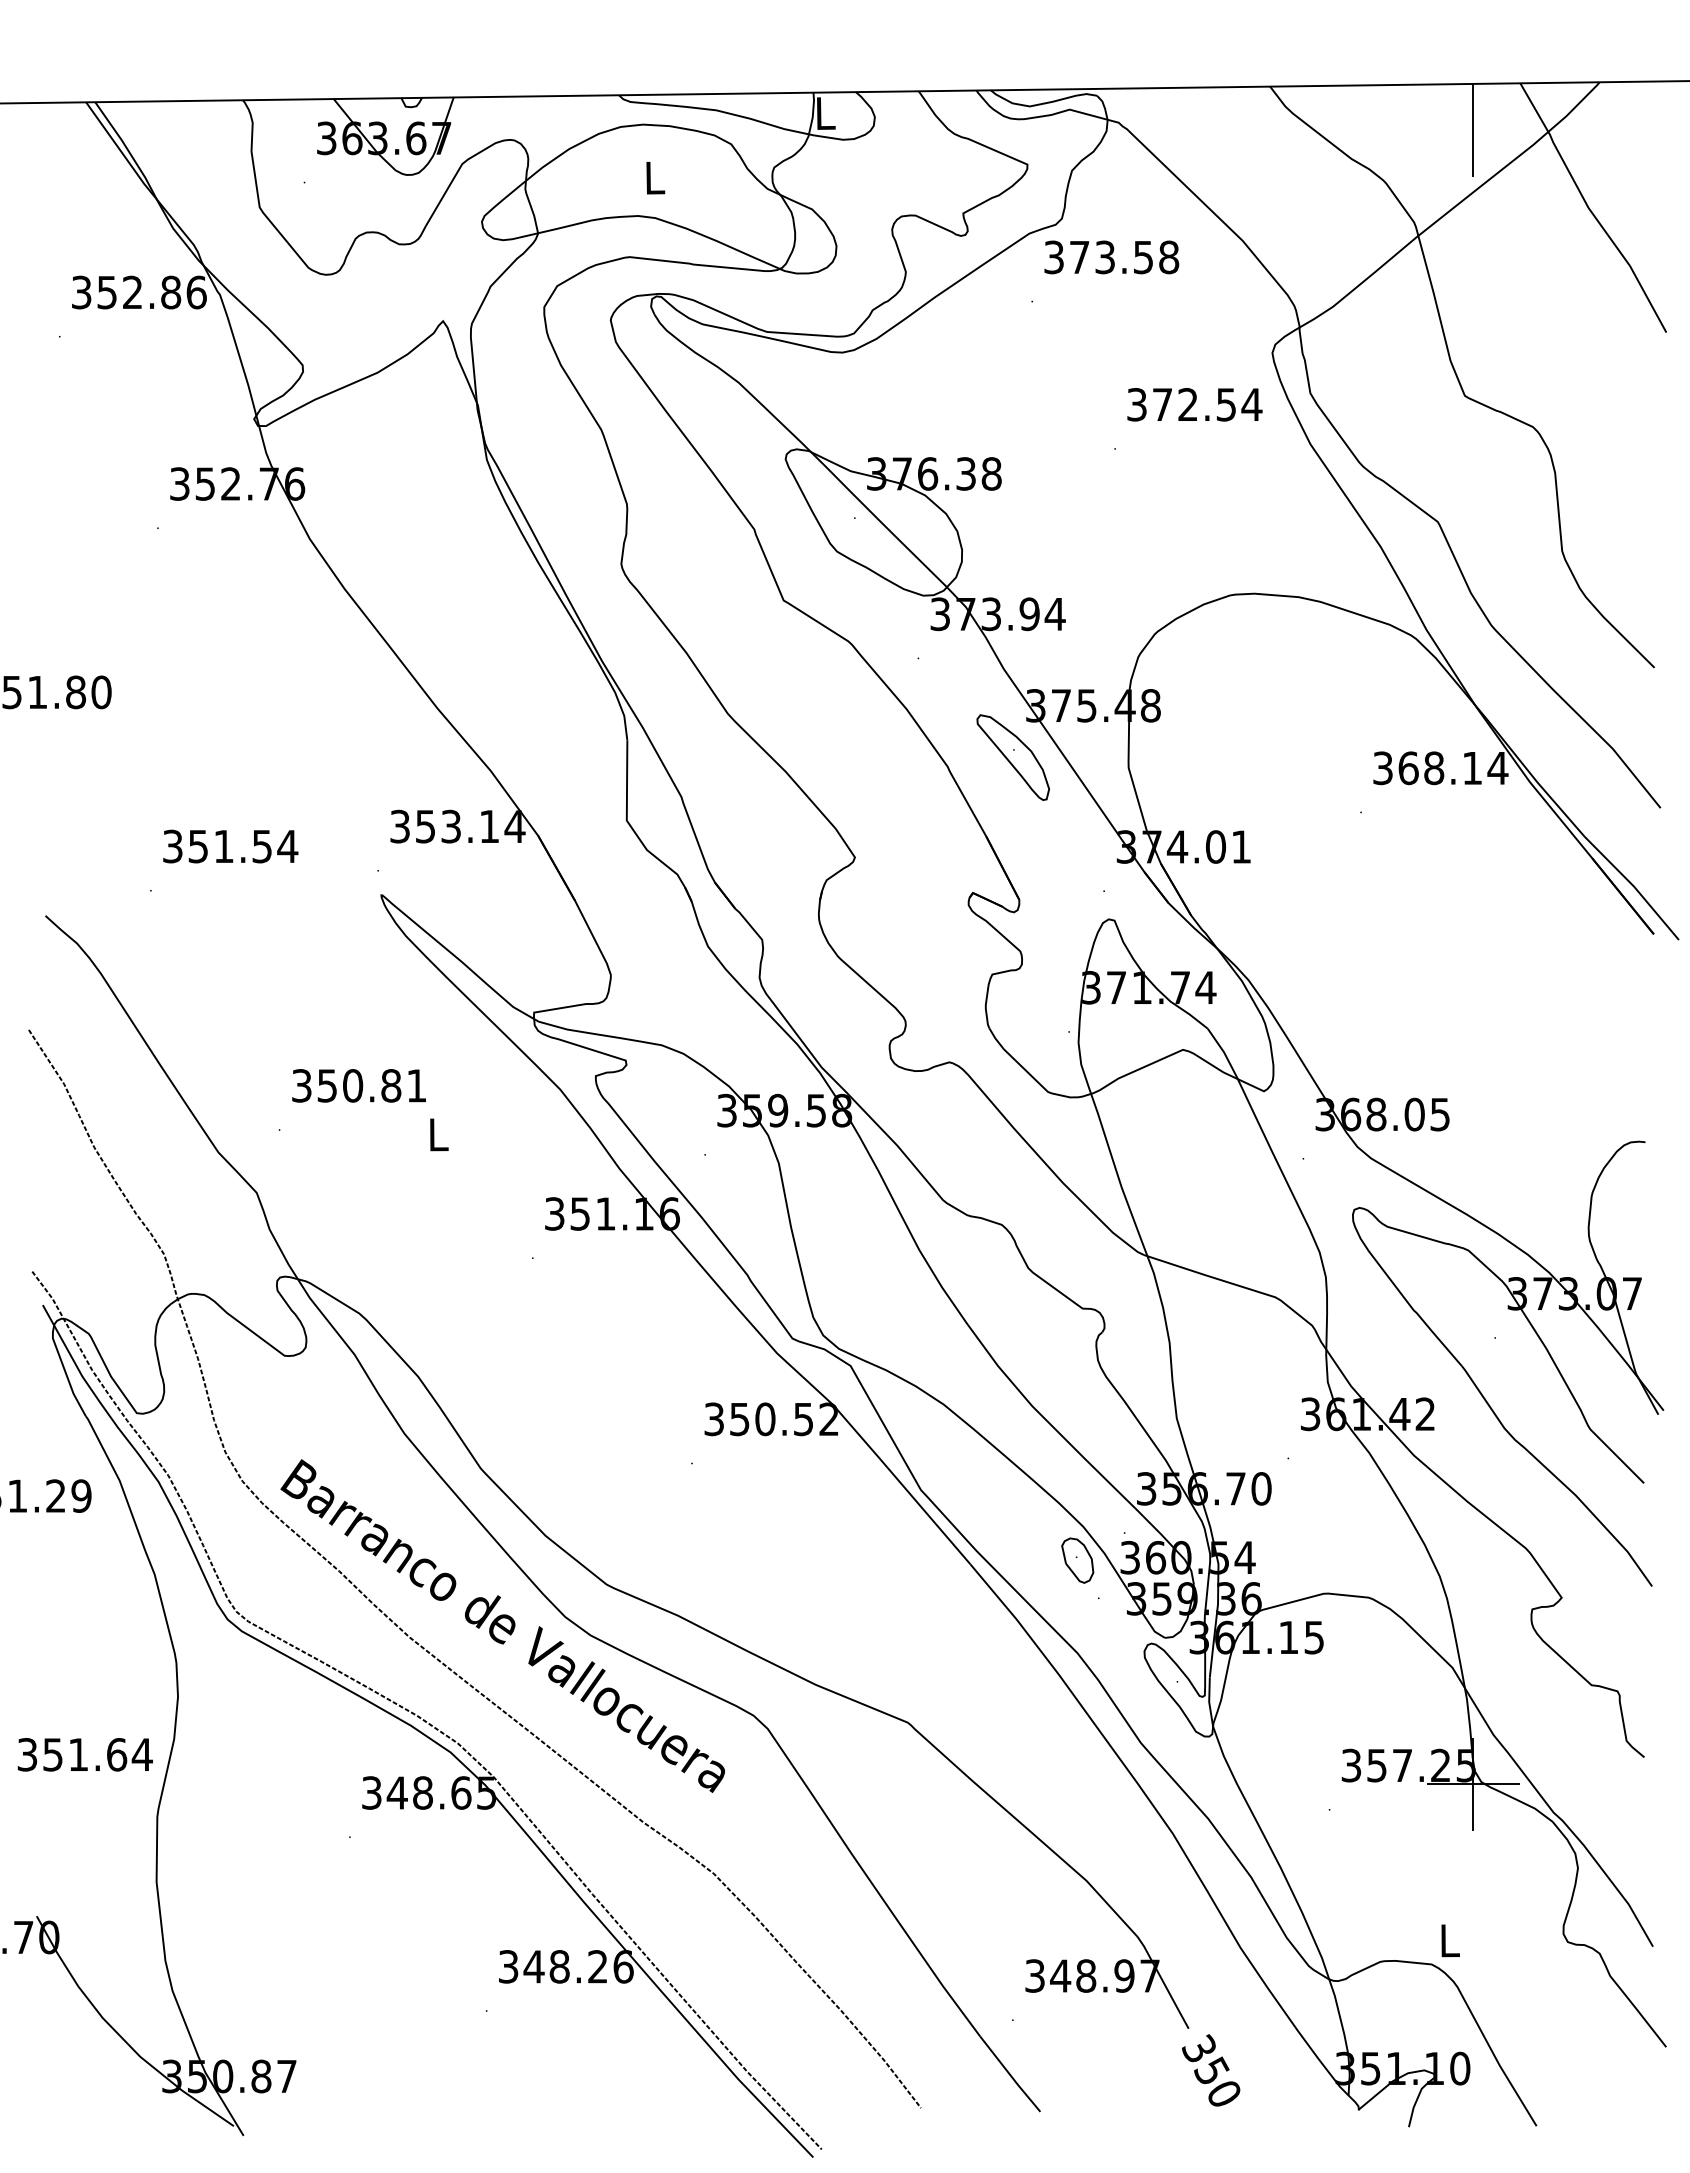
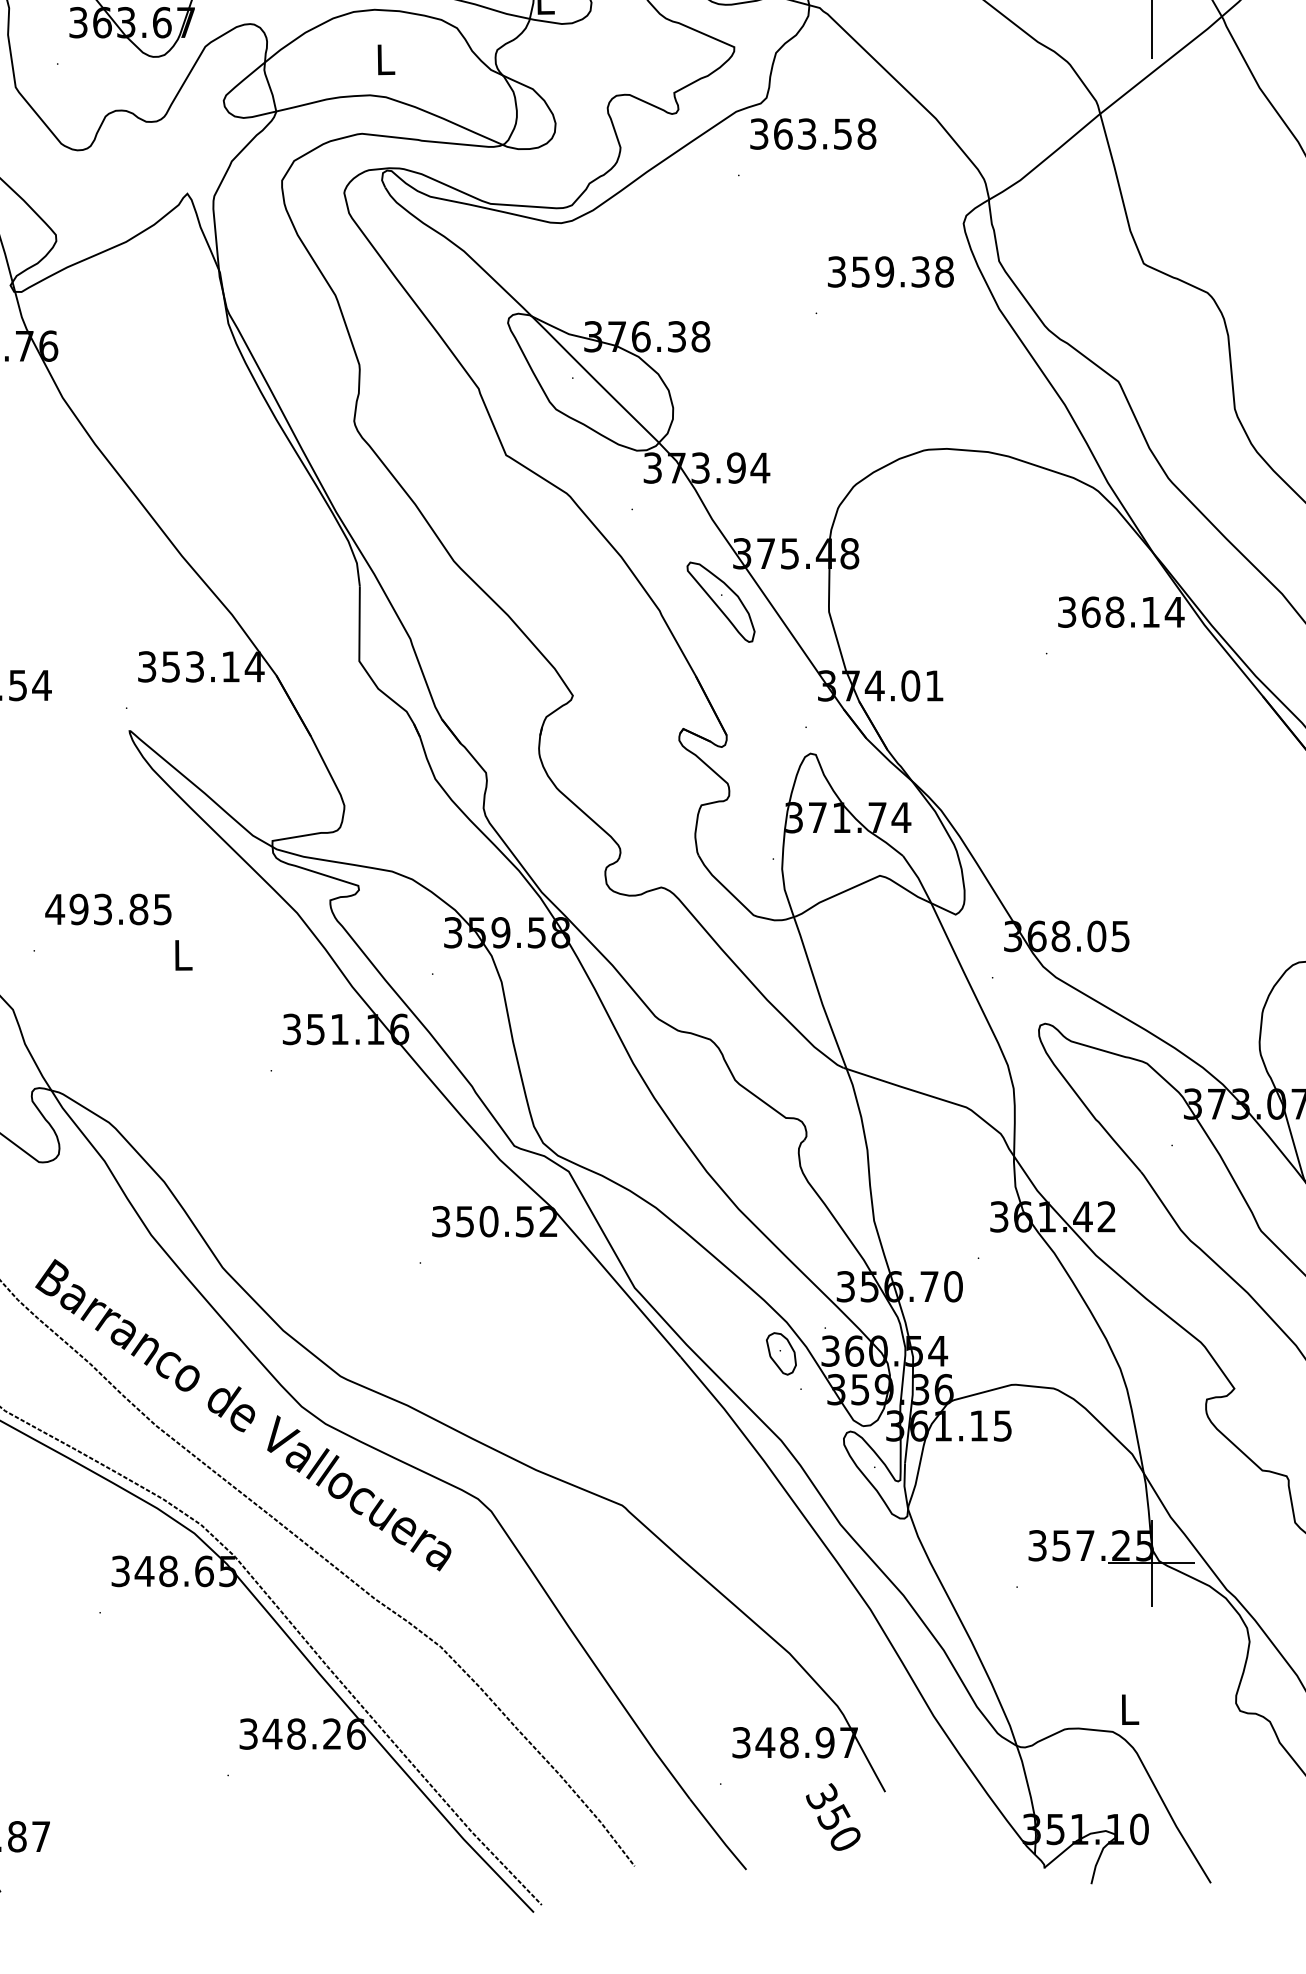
text: (1079, 257) -> (783, 134), 373.58 -> 363.58
text: (1207, 404) -> (902, 271), 372.54 -> 359.38
text: (358, 1085) -> (108, 909), 350.81 -> 493.85
text: (1211, 2070) -> (833, 1817), moved

